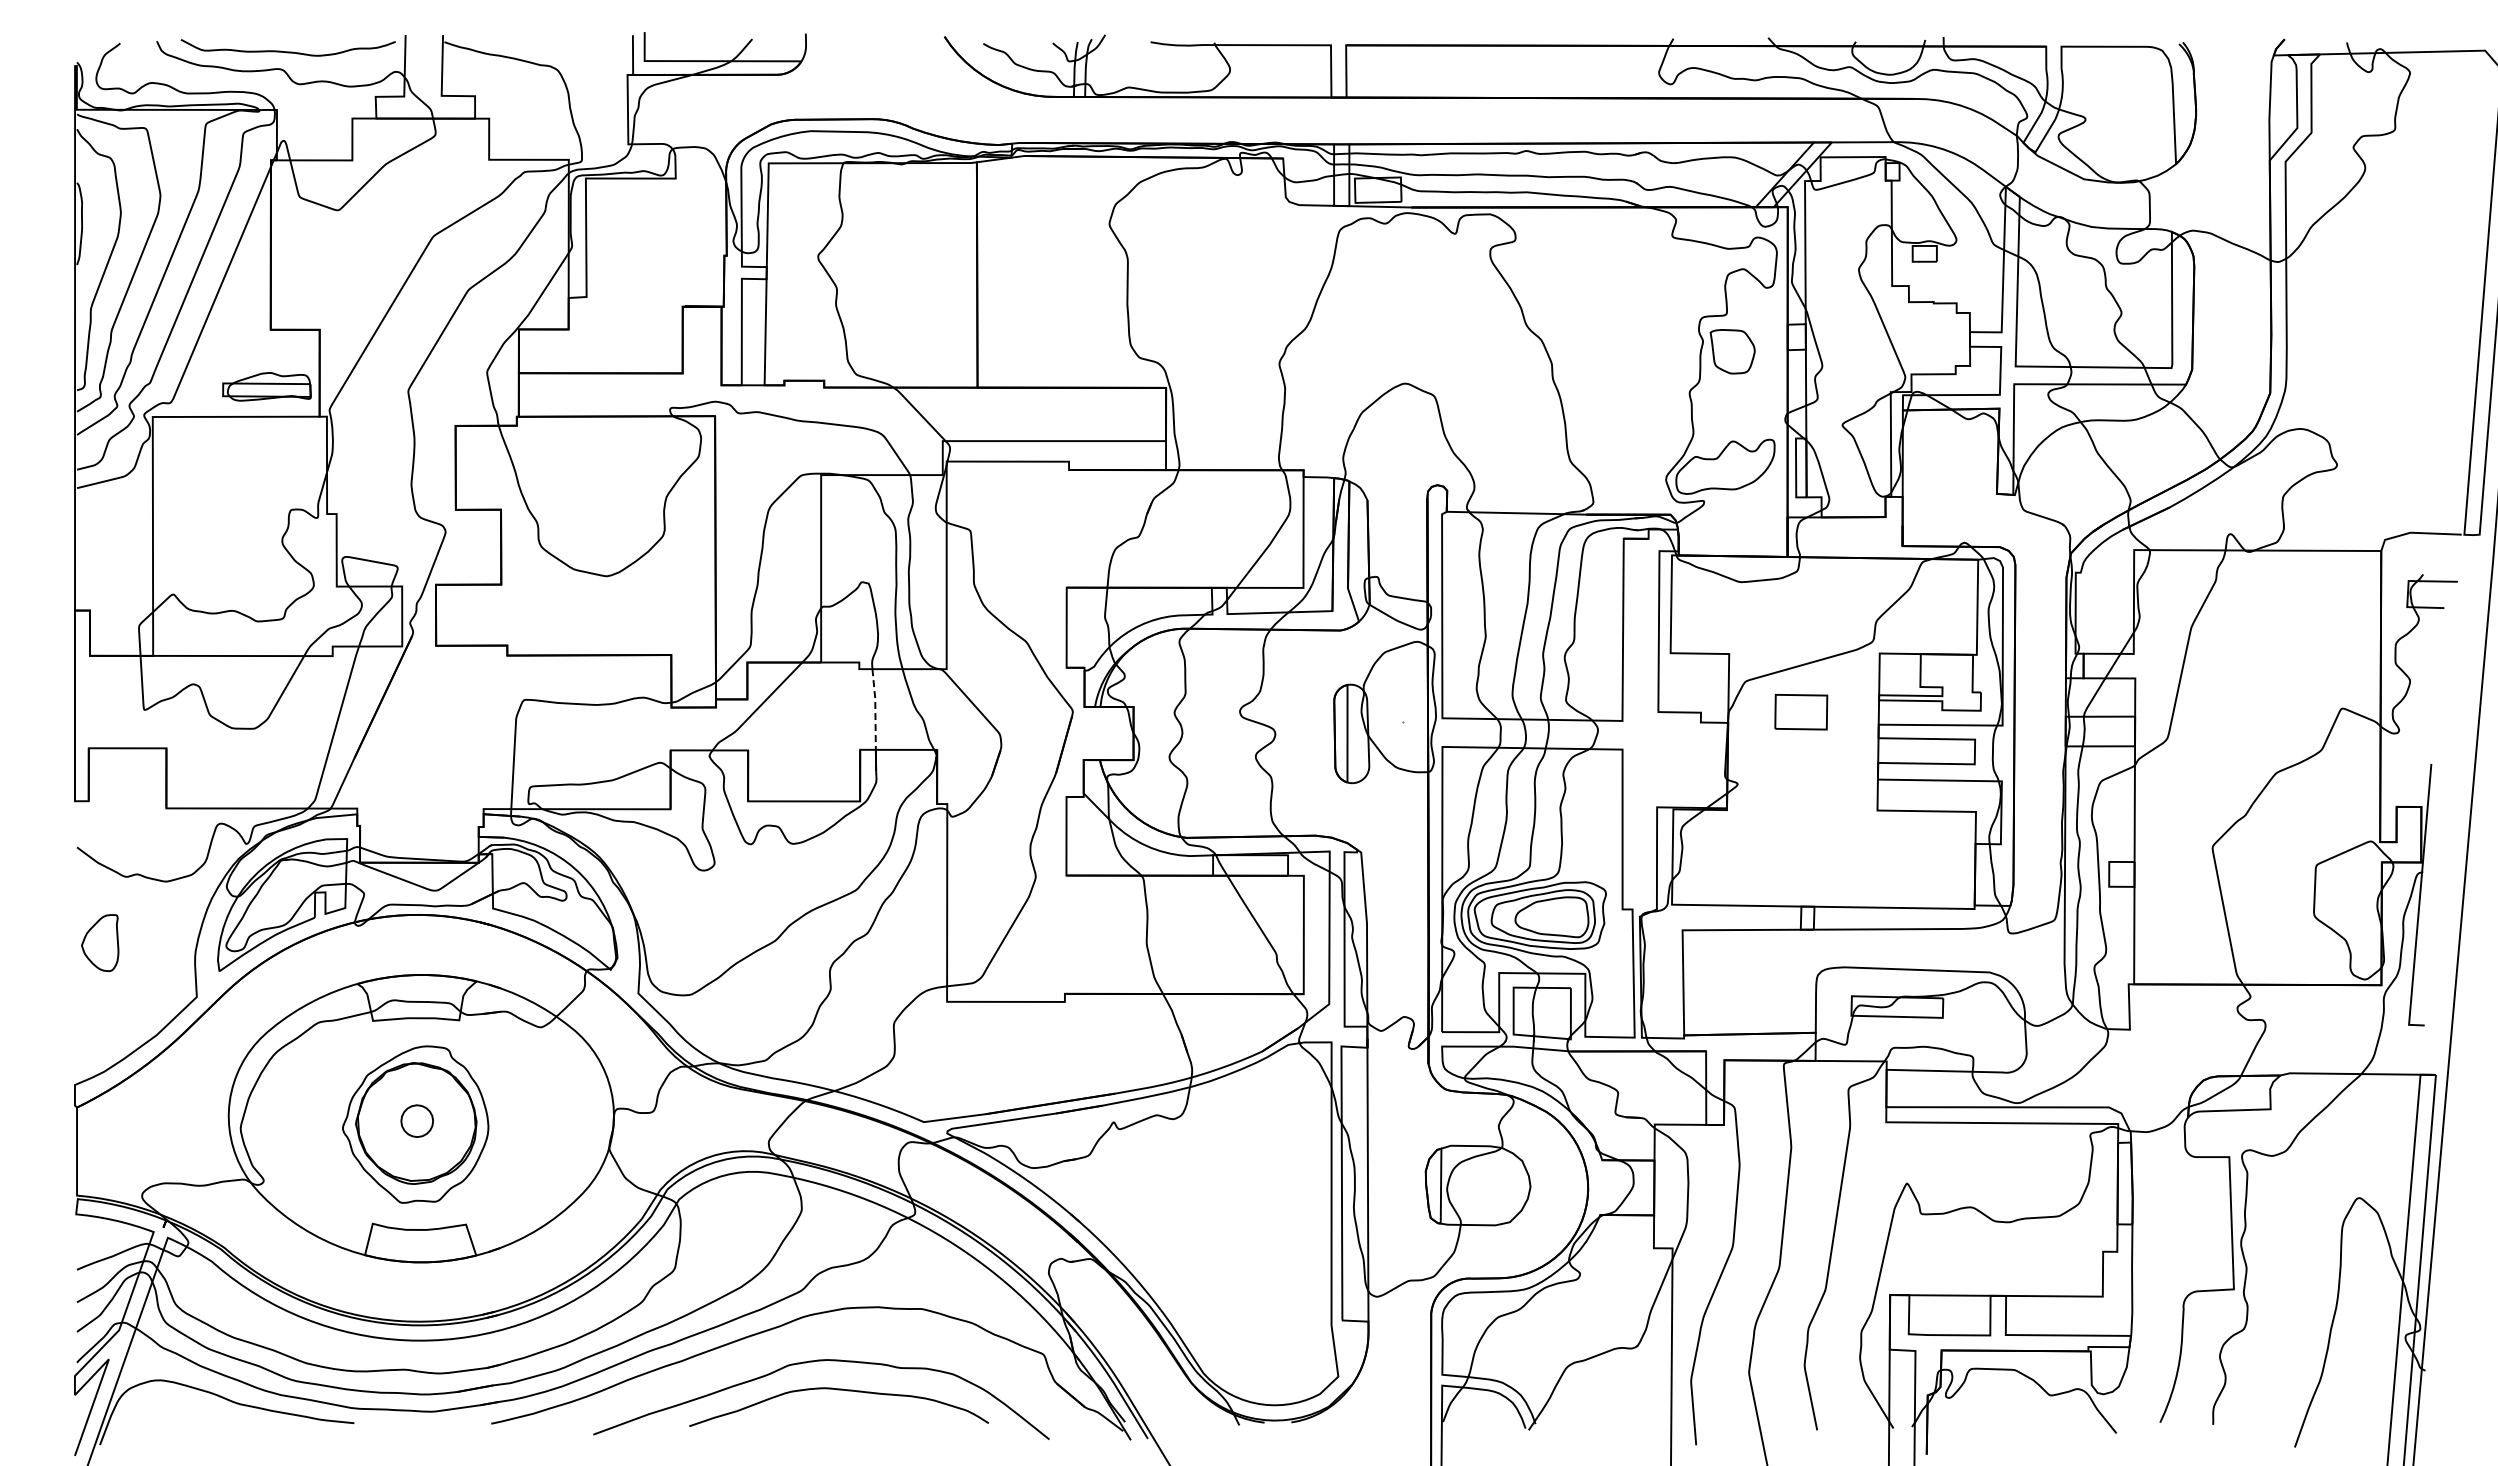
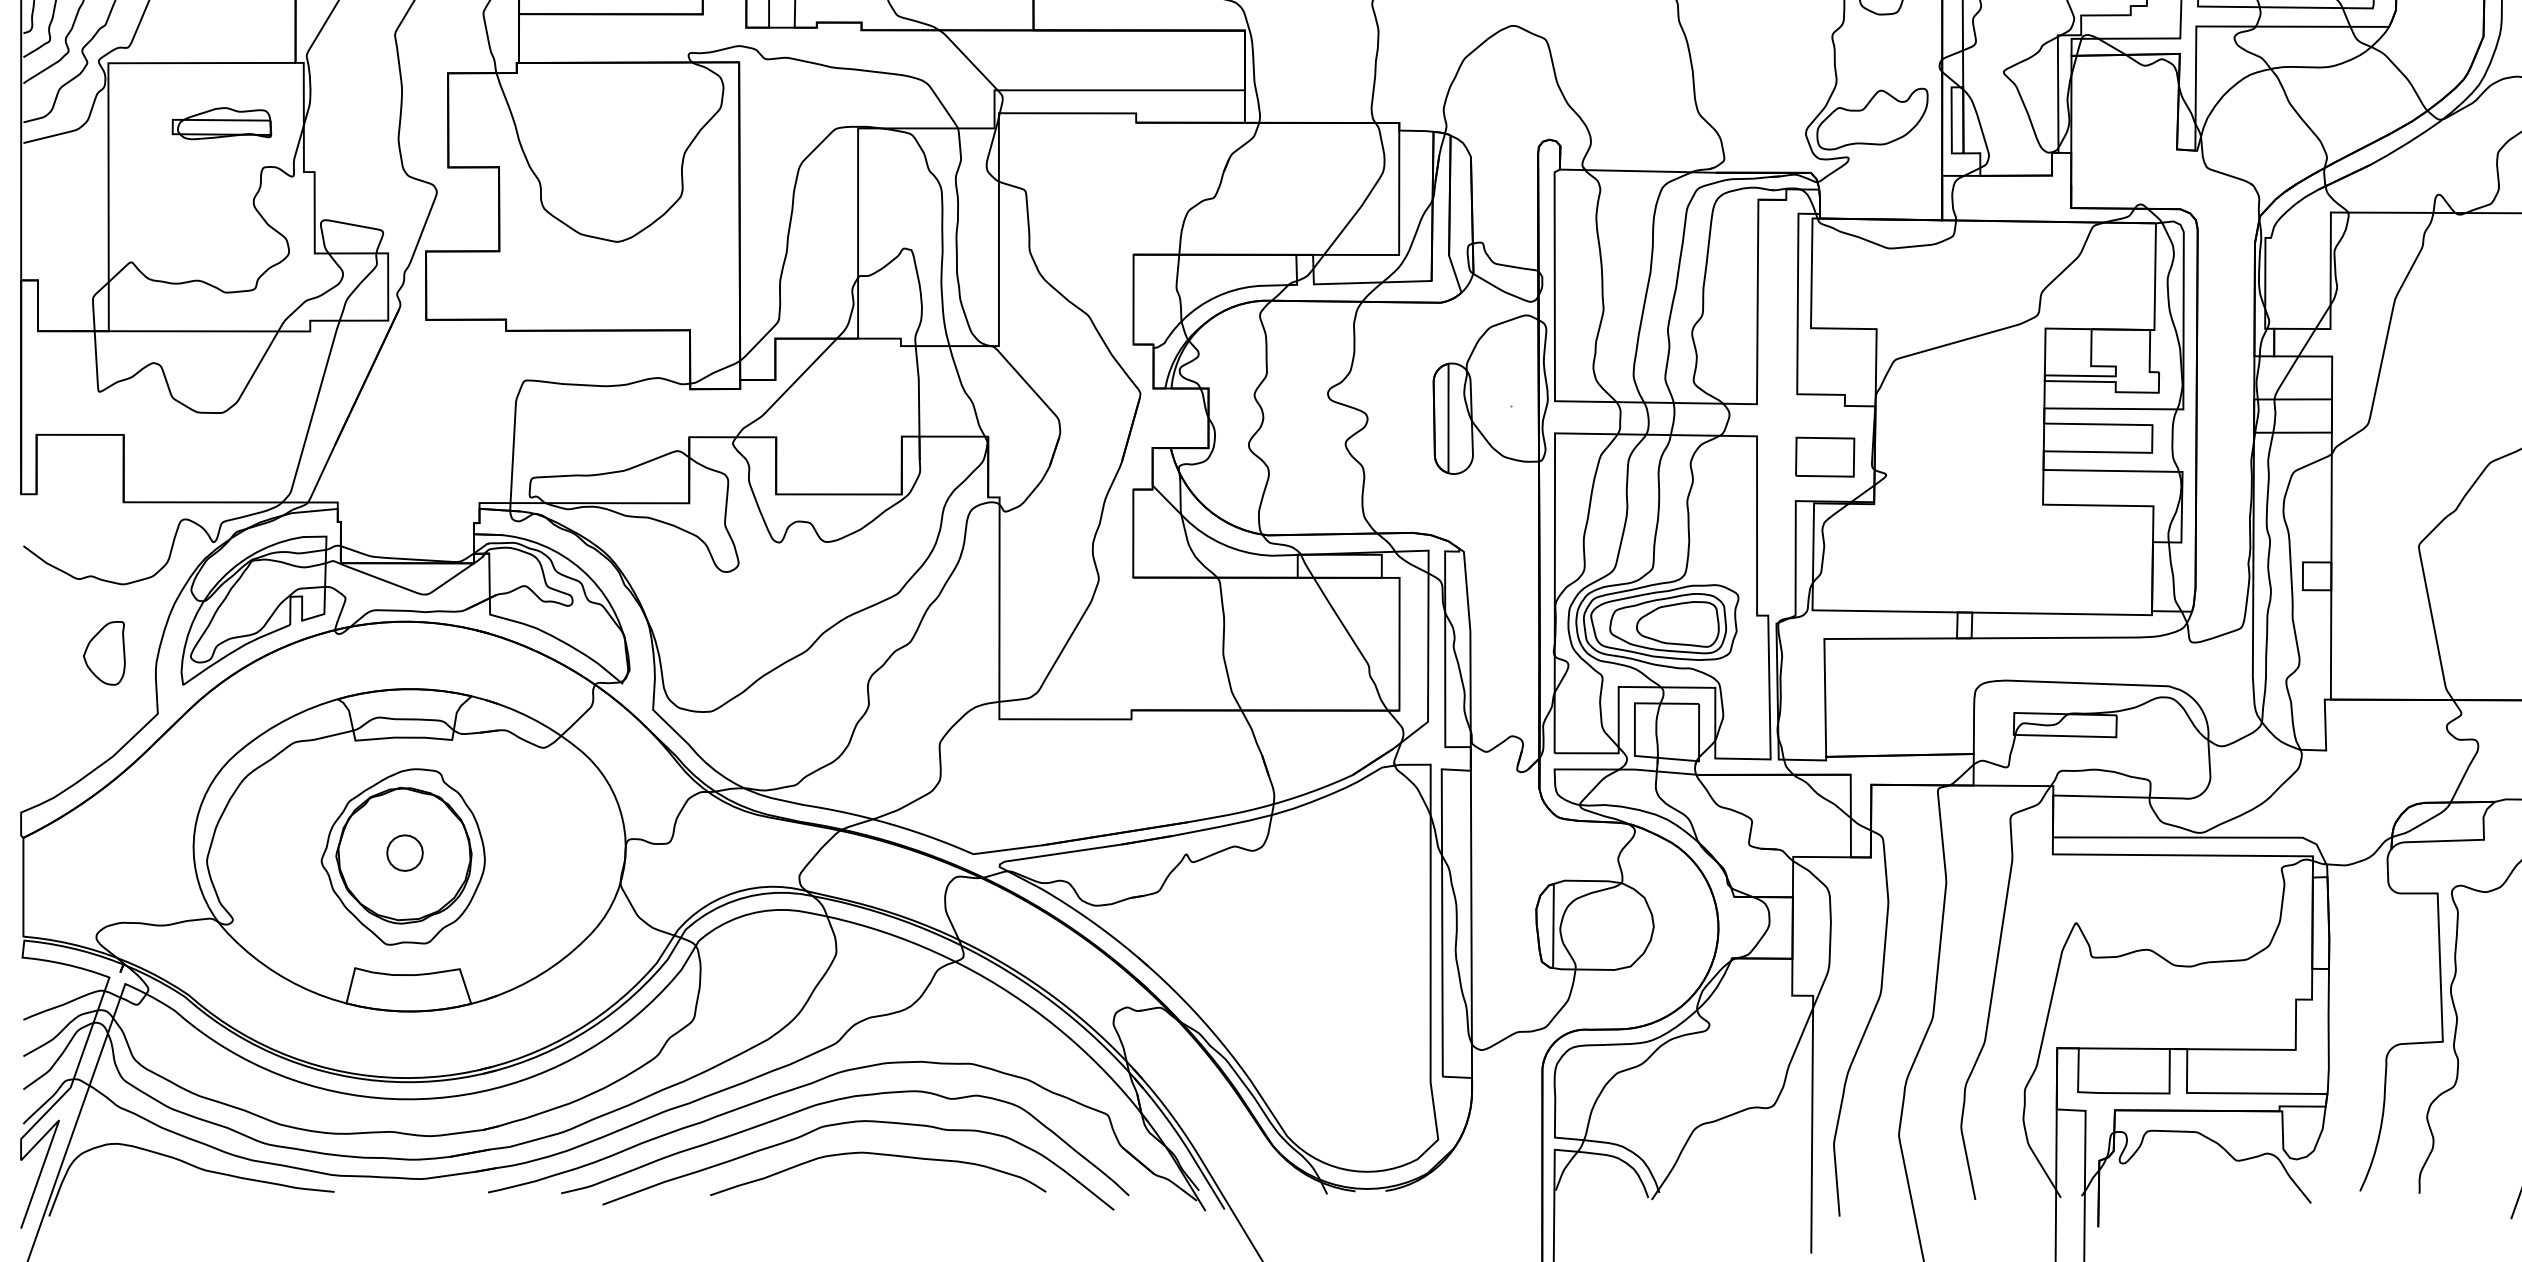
part: (266, 386) -> (221, 123), moved
line: (875, 709) -> (919, 391), dashed -> solid
part: (1801, 711) -> (1825, 456), moved
part: (100, 943) -> (104, 653), moved
curve: (801, 1342) -> (836, 1101), added

